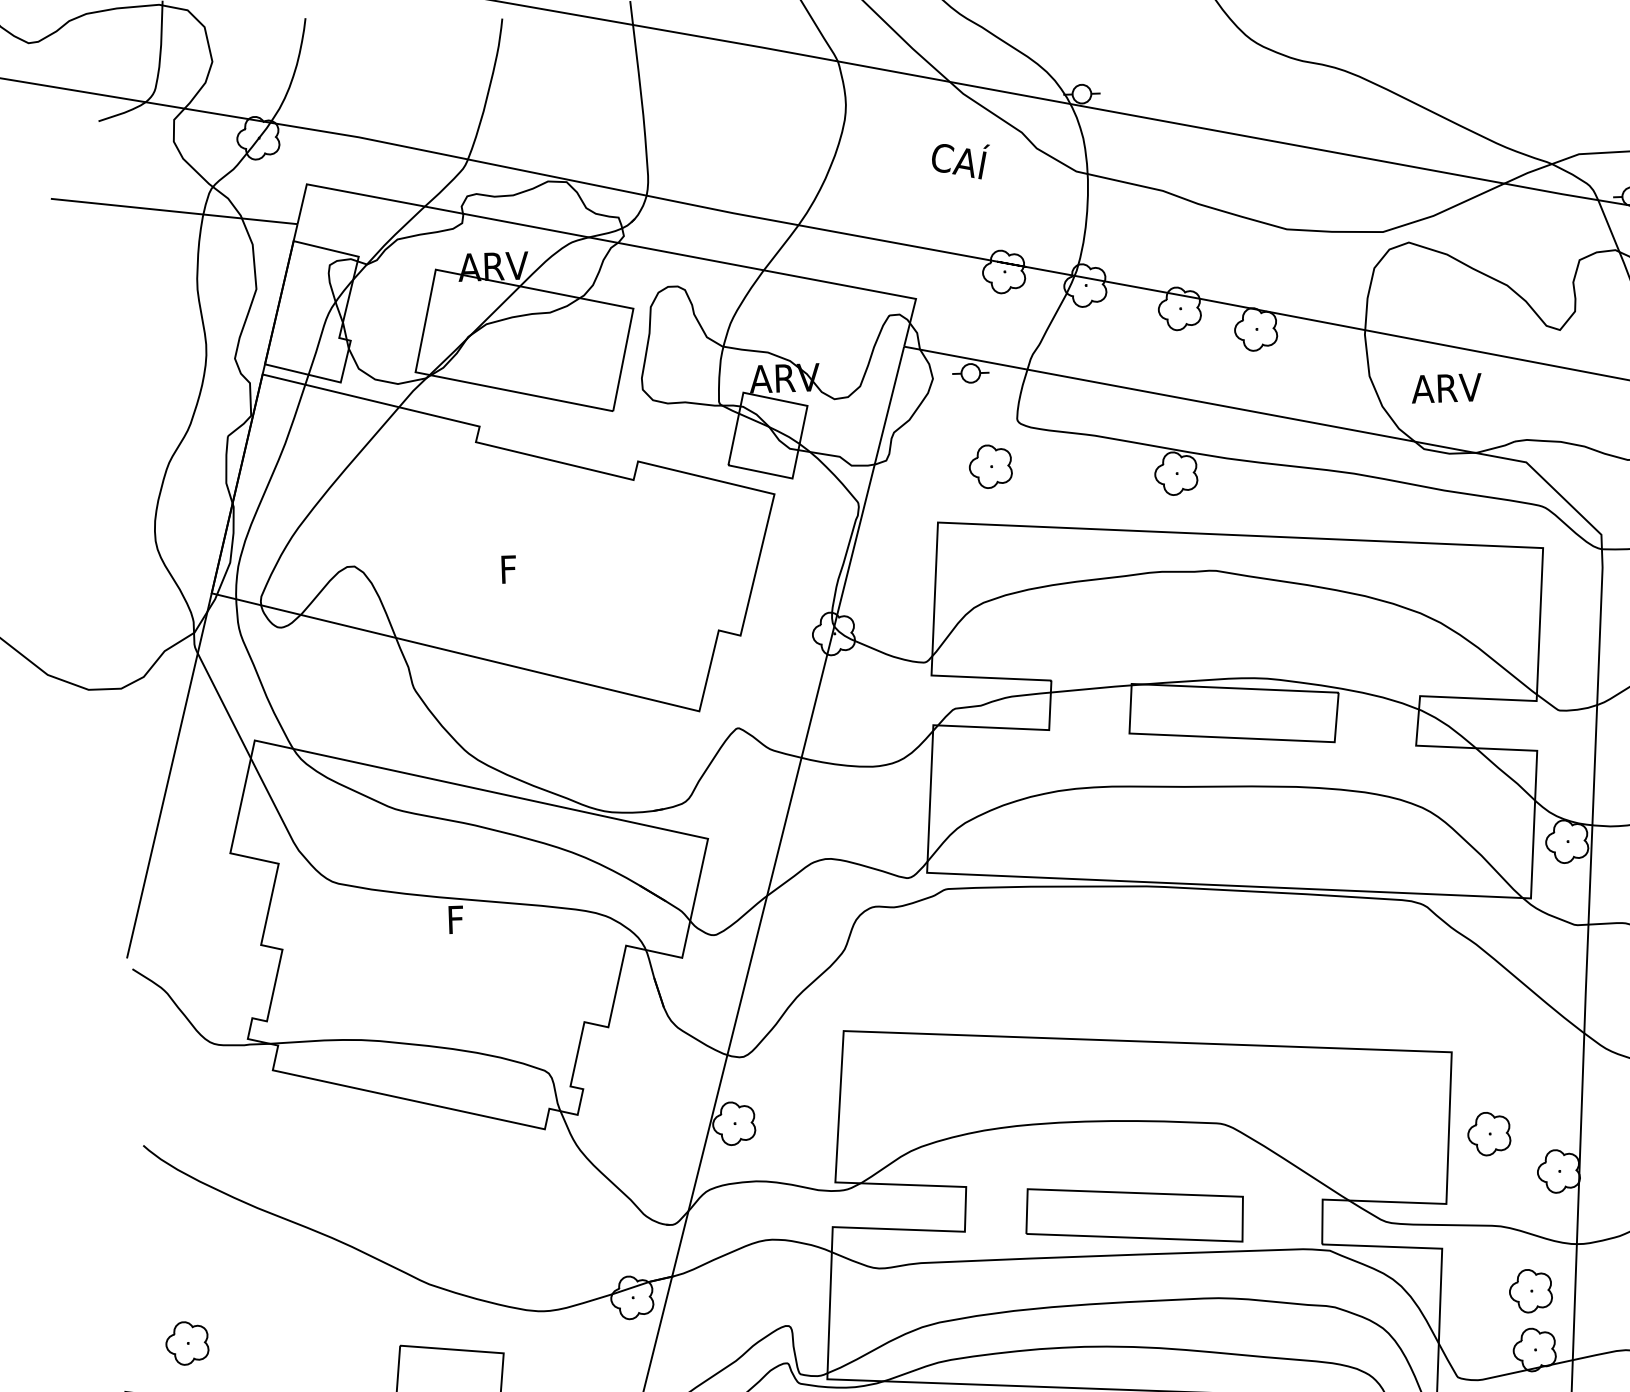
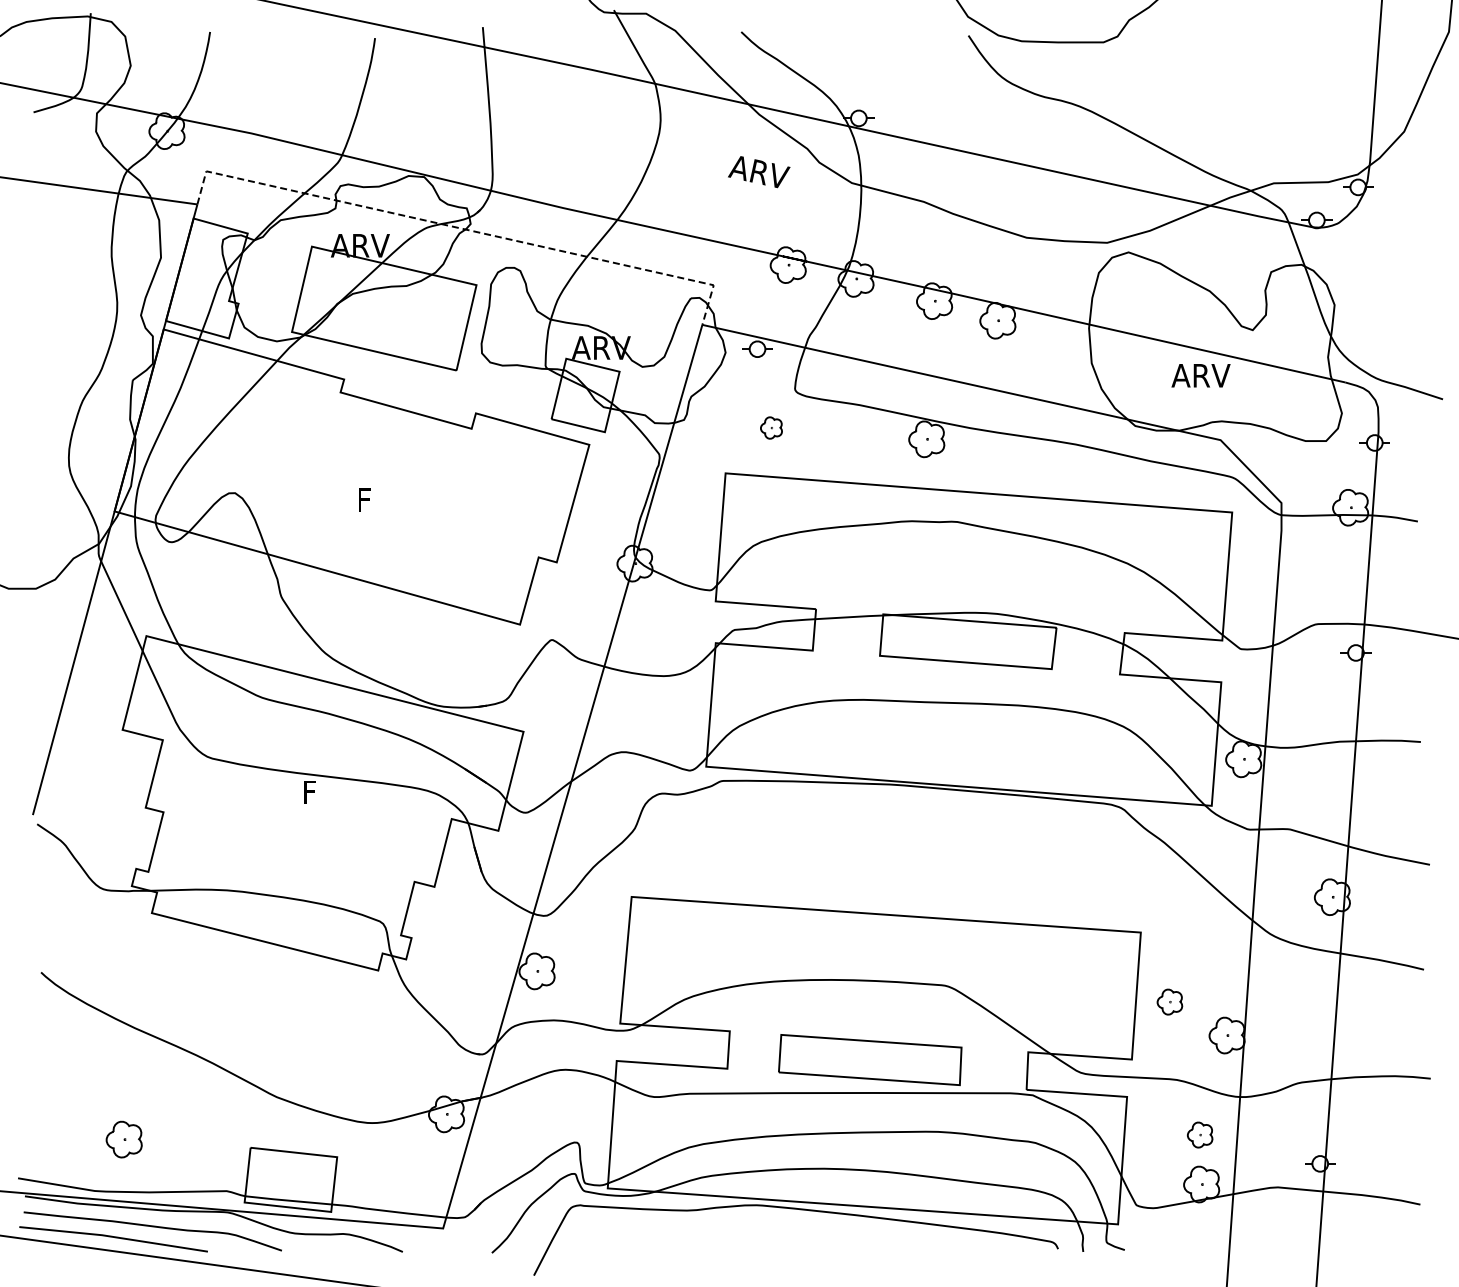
text: (965, 162) -> (759, 172), CAÍ -> ARV
line: (615, 242) -> (463, 229), solid -> dashed
text: (1446, 388) -> (1200, 375), moved
part: (990, 466) -> (771, 427), size x0.6
part: (1488, 1133) -> (1169, 1001), size x0.7
part: (1530, 1290) -> (1199, 1134), size x0.7
part: (186, 1343) -> (123, 1139), moved

